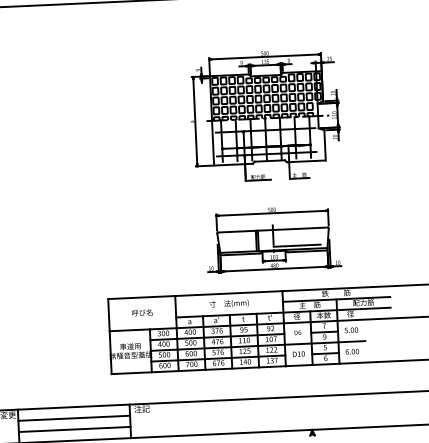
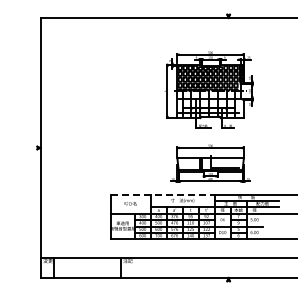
line: (194, 294) -> (162, 194), solid -> dashed
line: (74, 418) -> (87, 264), removed
line: (75, 429) -> (87, 271), removed

